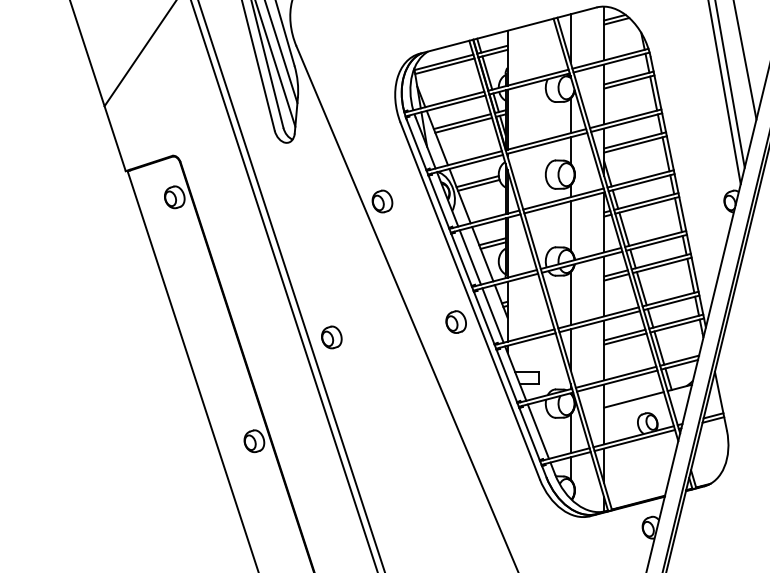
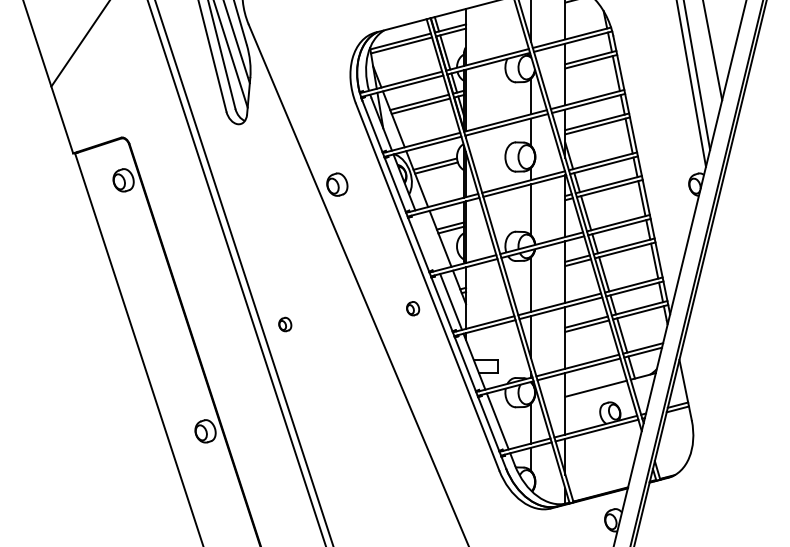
line: (469, 257) -> (426, 242), removed
part: (455, 321) -> (412, 308), size x0.6
part: (331, 337) -> (284, 324), size x0.6

